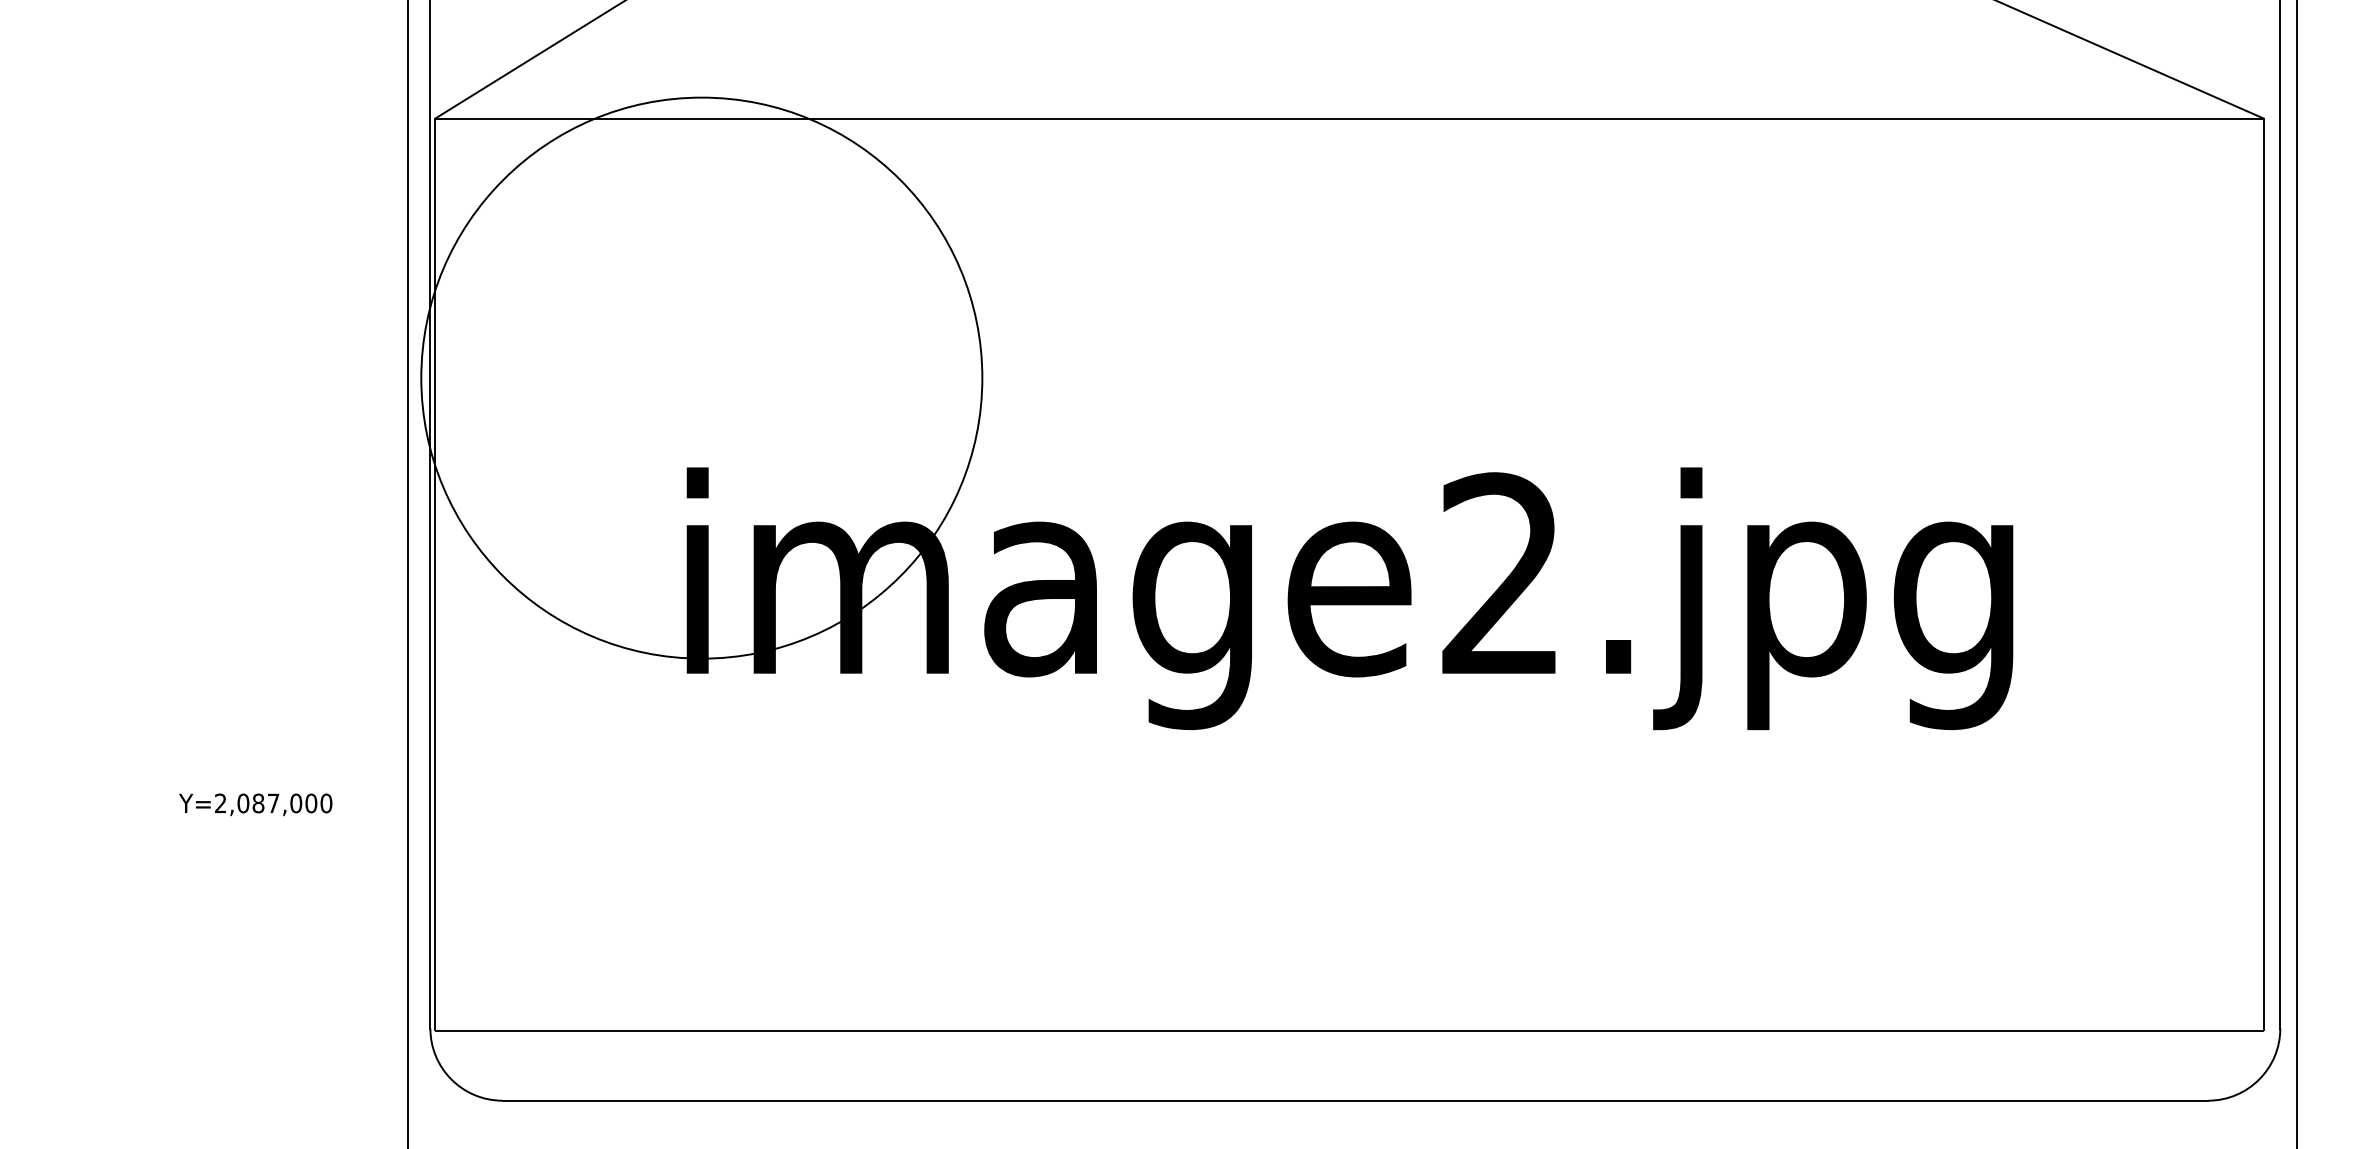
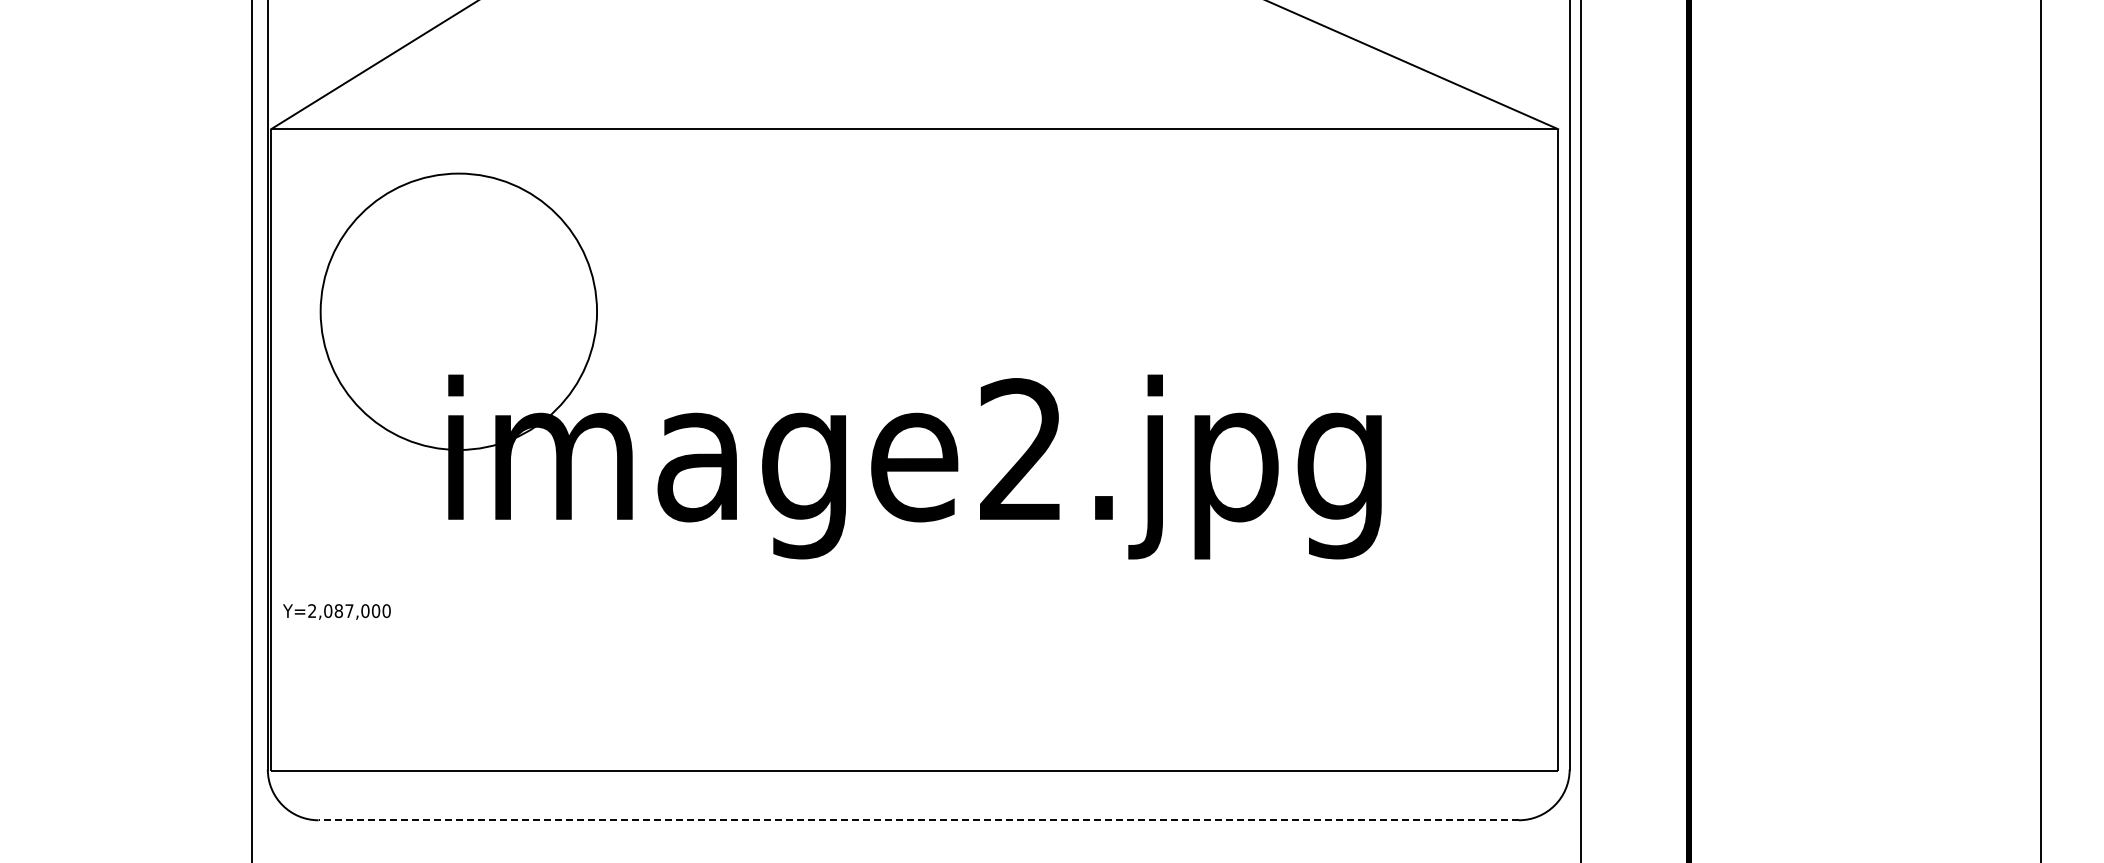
circle: (701, 377) -> (458, 311), size x0.7
text: (255, 804) -> (336, 611), moved
line: (1354, 1101) -> (918, 820), solid -> dashed

